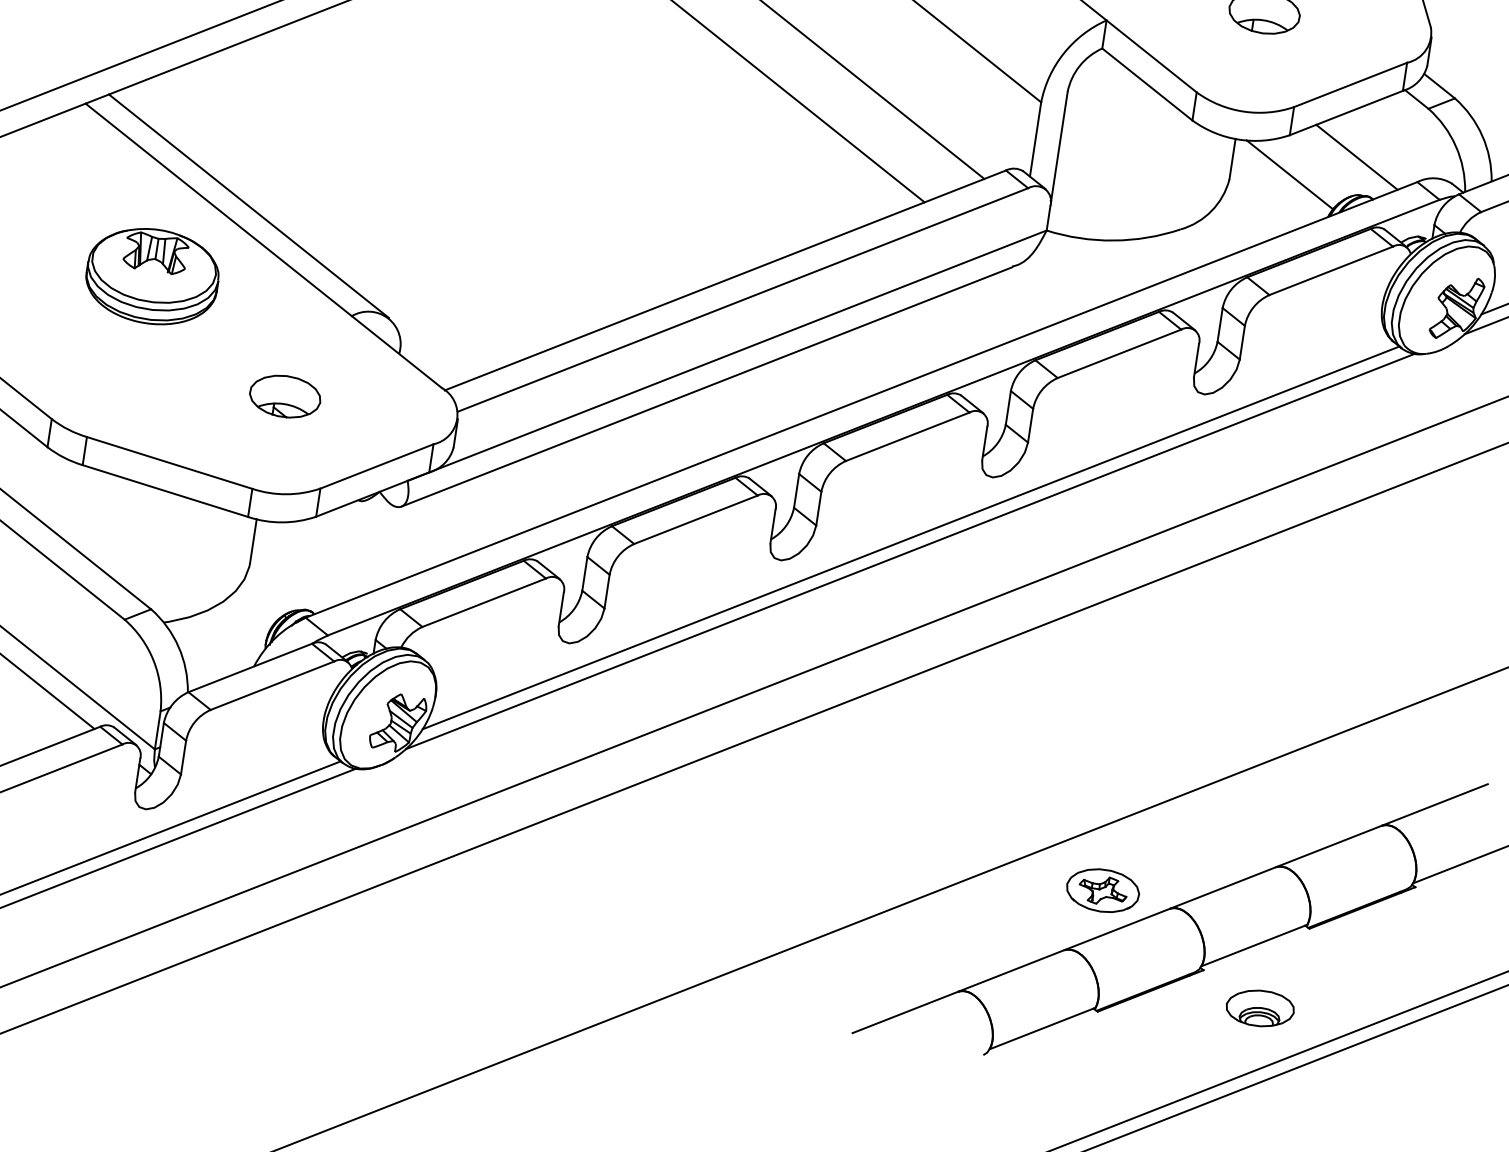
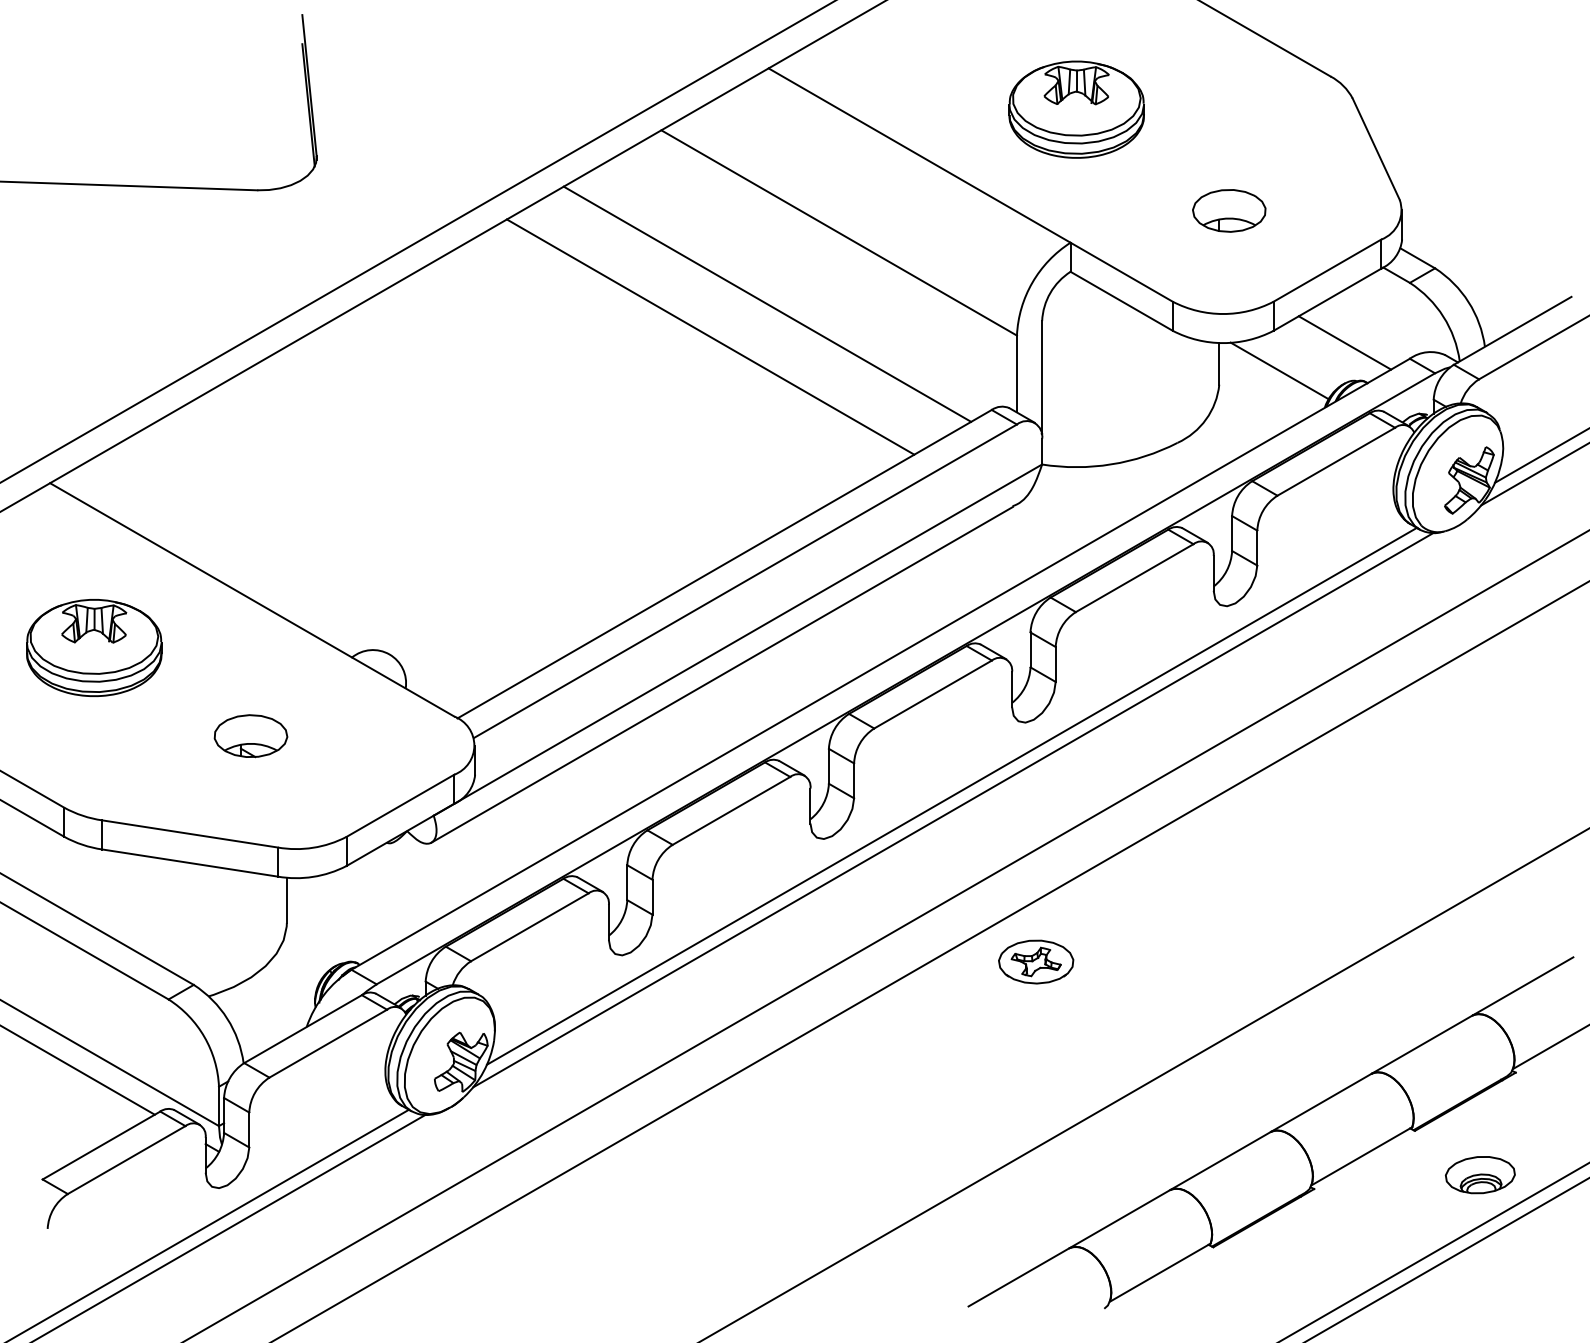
line: (248, 205) -> (230, 561), removed
part: (152, 277) -> (94, 648), moved
part: (284, 396) -> (250, 736), moved
part: (1103, 890) -> (1036, 961), moved
part: (1259, 1008) -> (1479, 1175), moved

